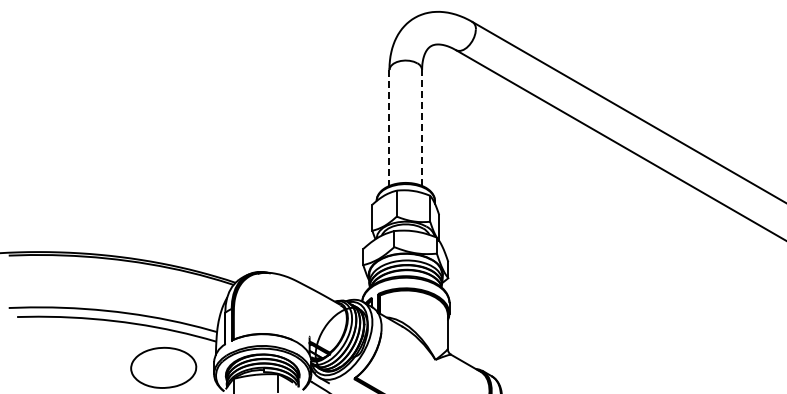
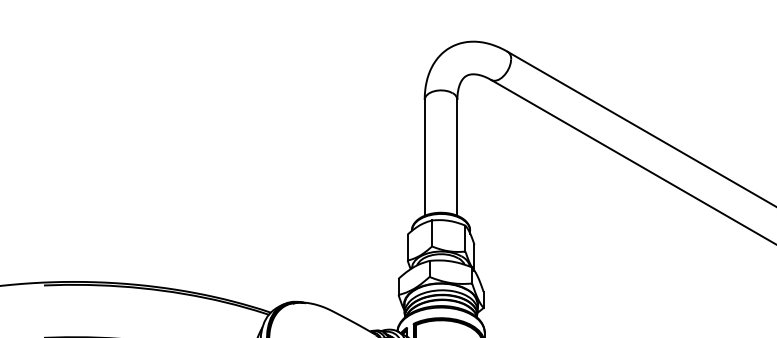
line: (422, 127) -> (457, 157), dashed -> solid
line: (389, 128) -> (424, 158), dashed -> solid

